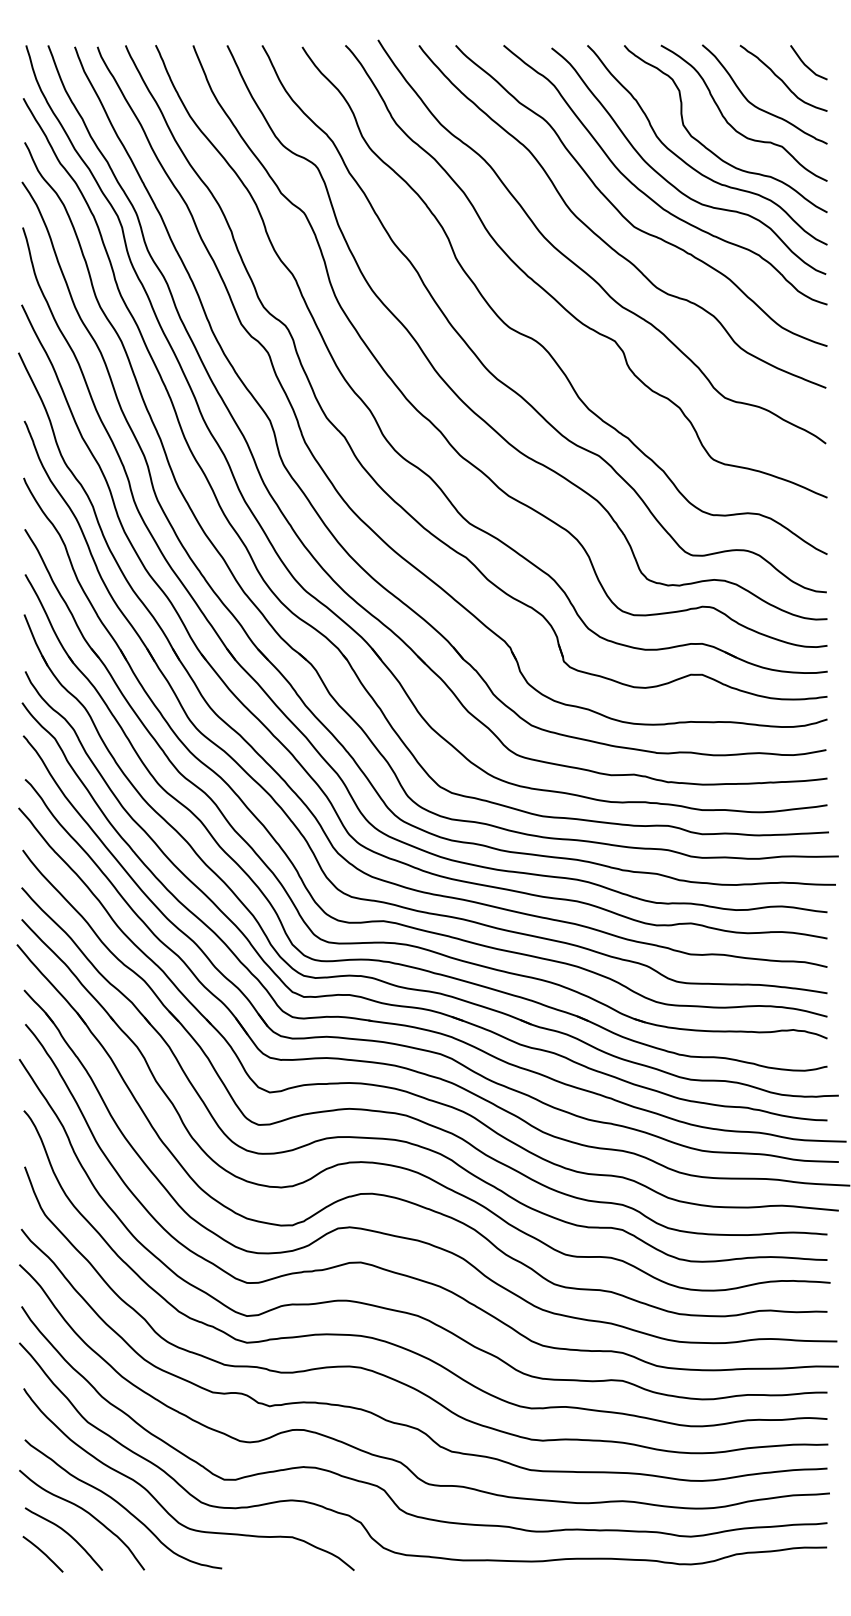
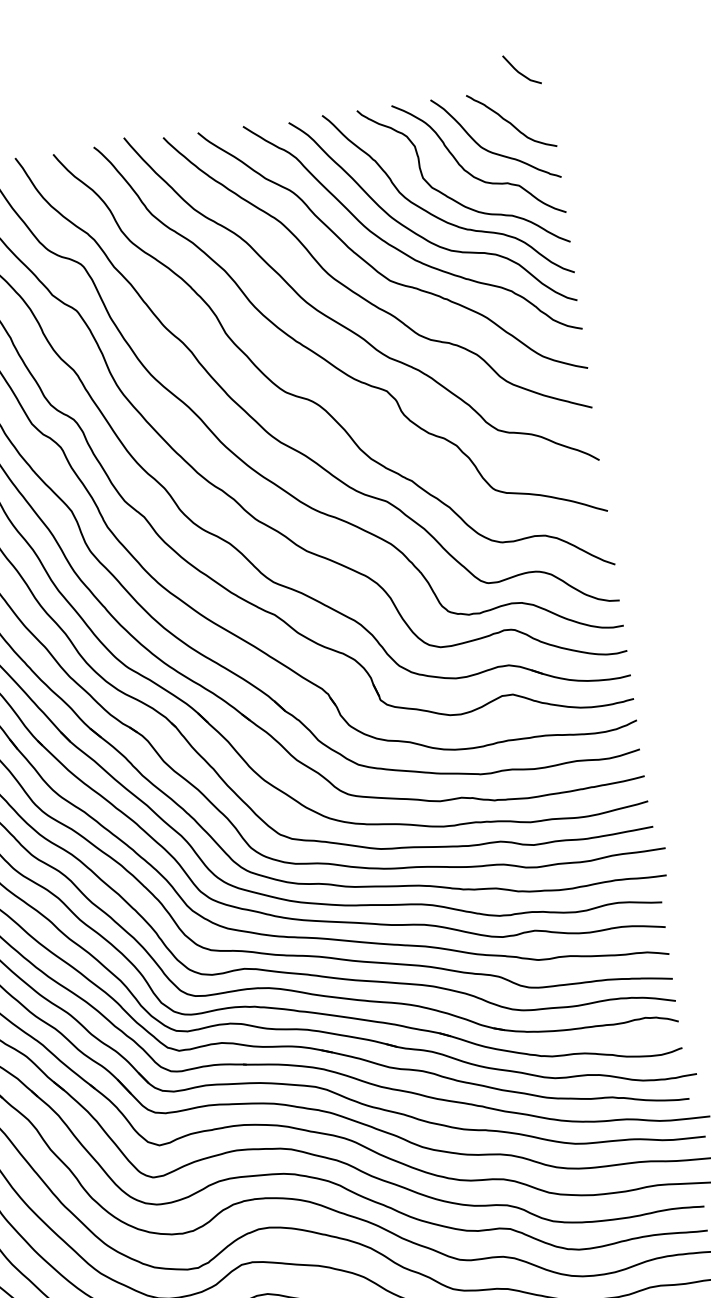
line: (806, 64) -> (520, 71), moved

